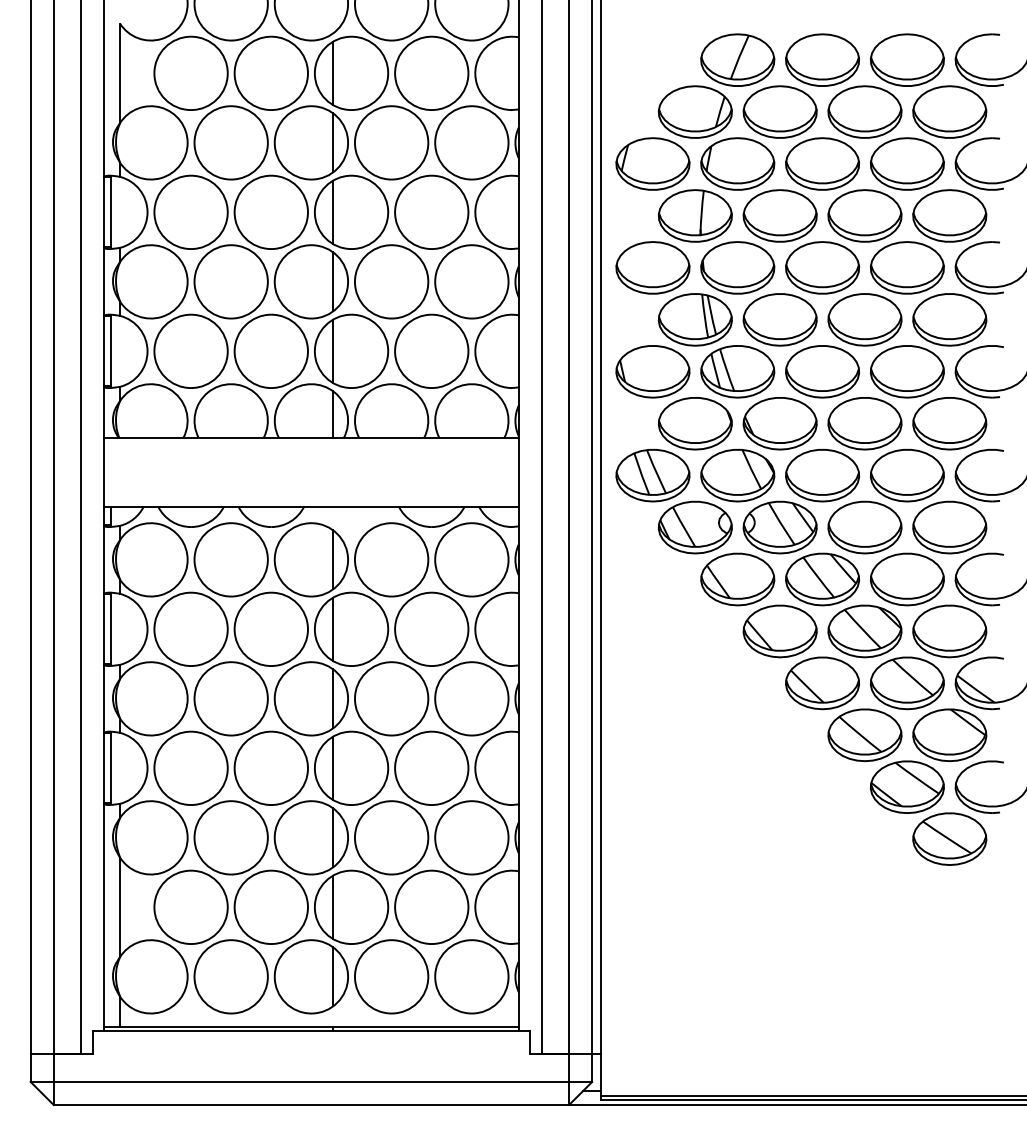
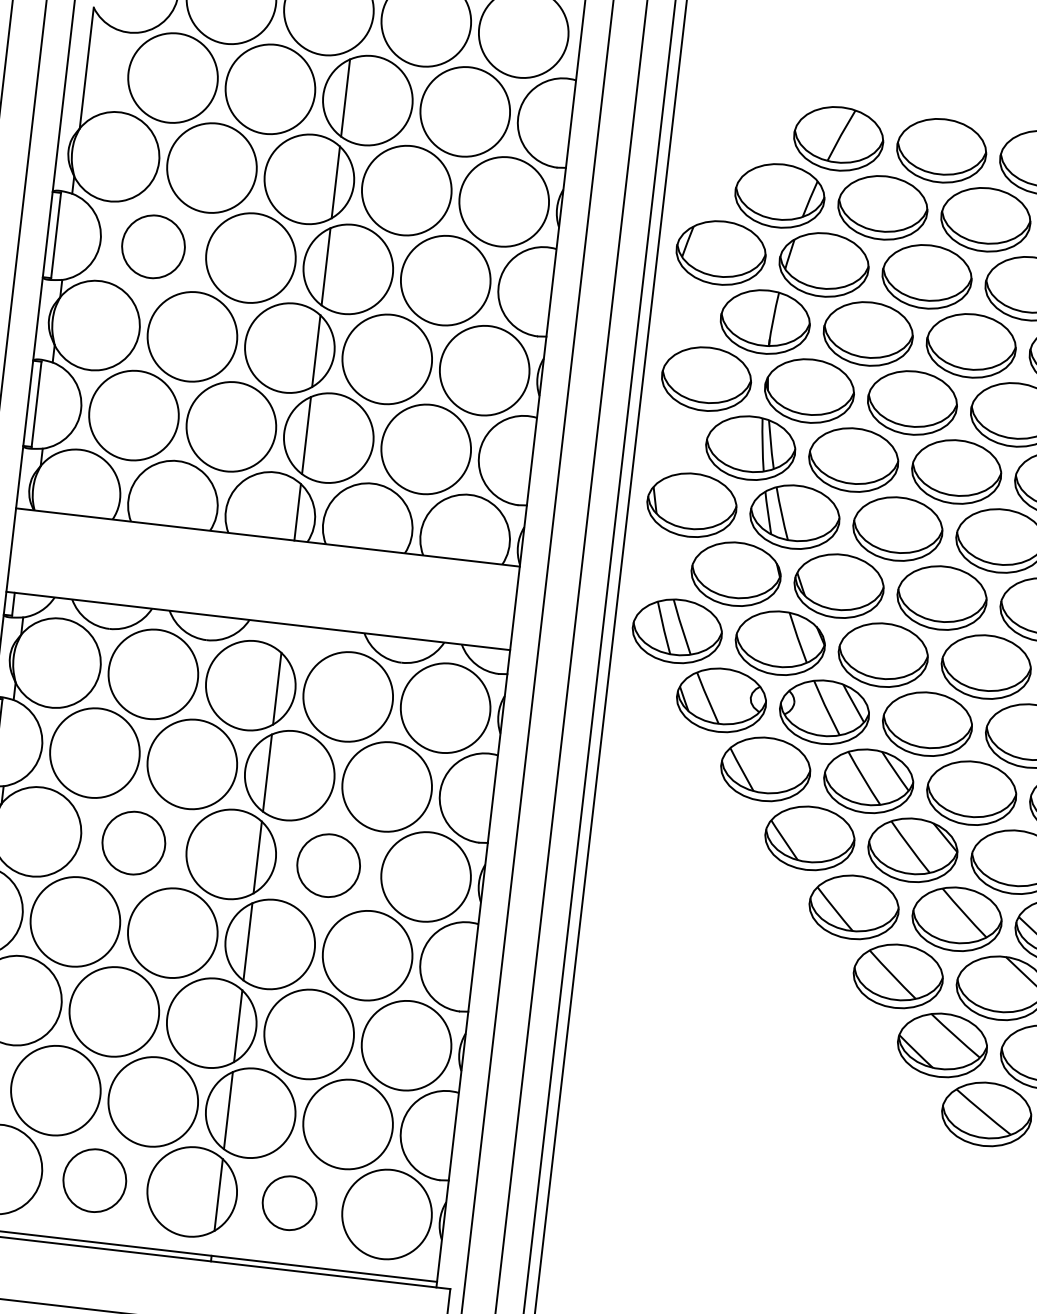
circle: (190, 212) -> (152, 246), size x0.7
circle: (230, 698) -> (133, 842), size x0.7
circle: (391, 698) -> (328, 865), size x0.7
circle: (230, 976) -> (94, 1180), size x0.7
circle: (391, 976) -> (289, 1202), size x0.6

